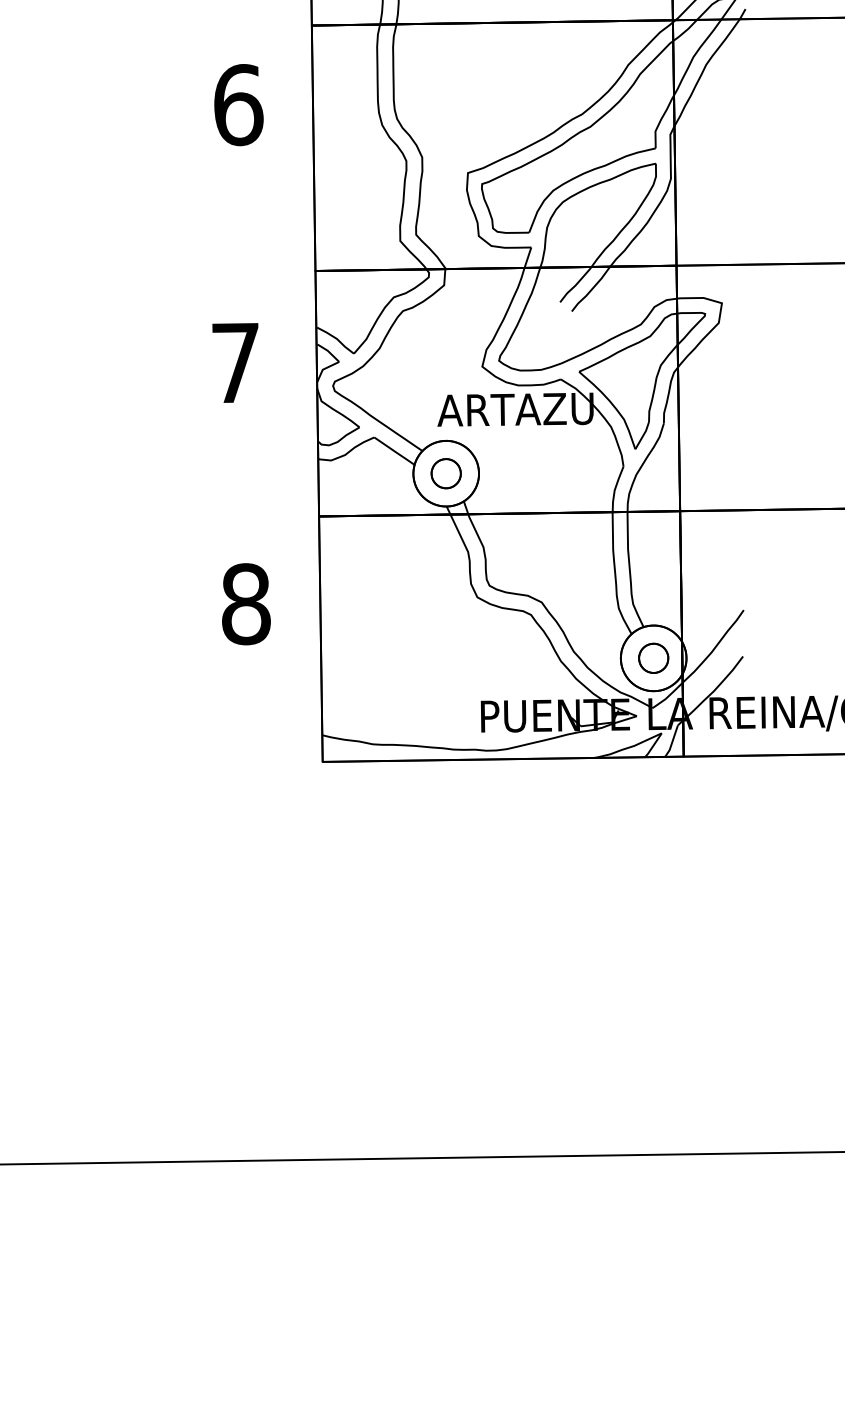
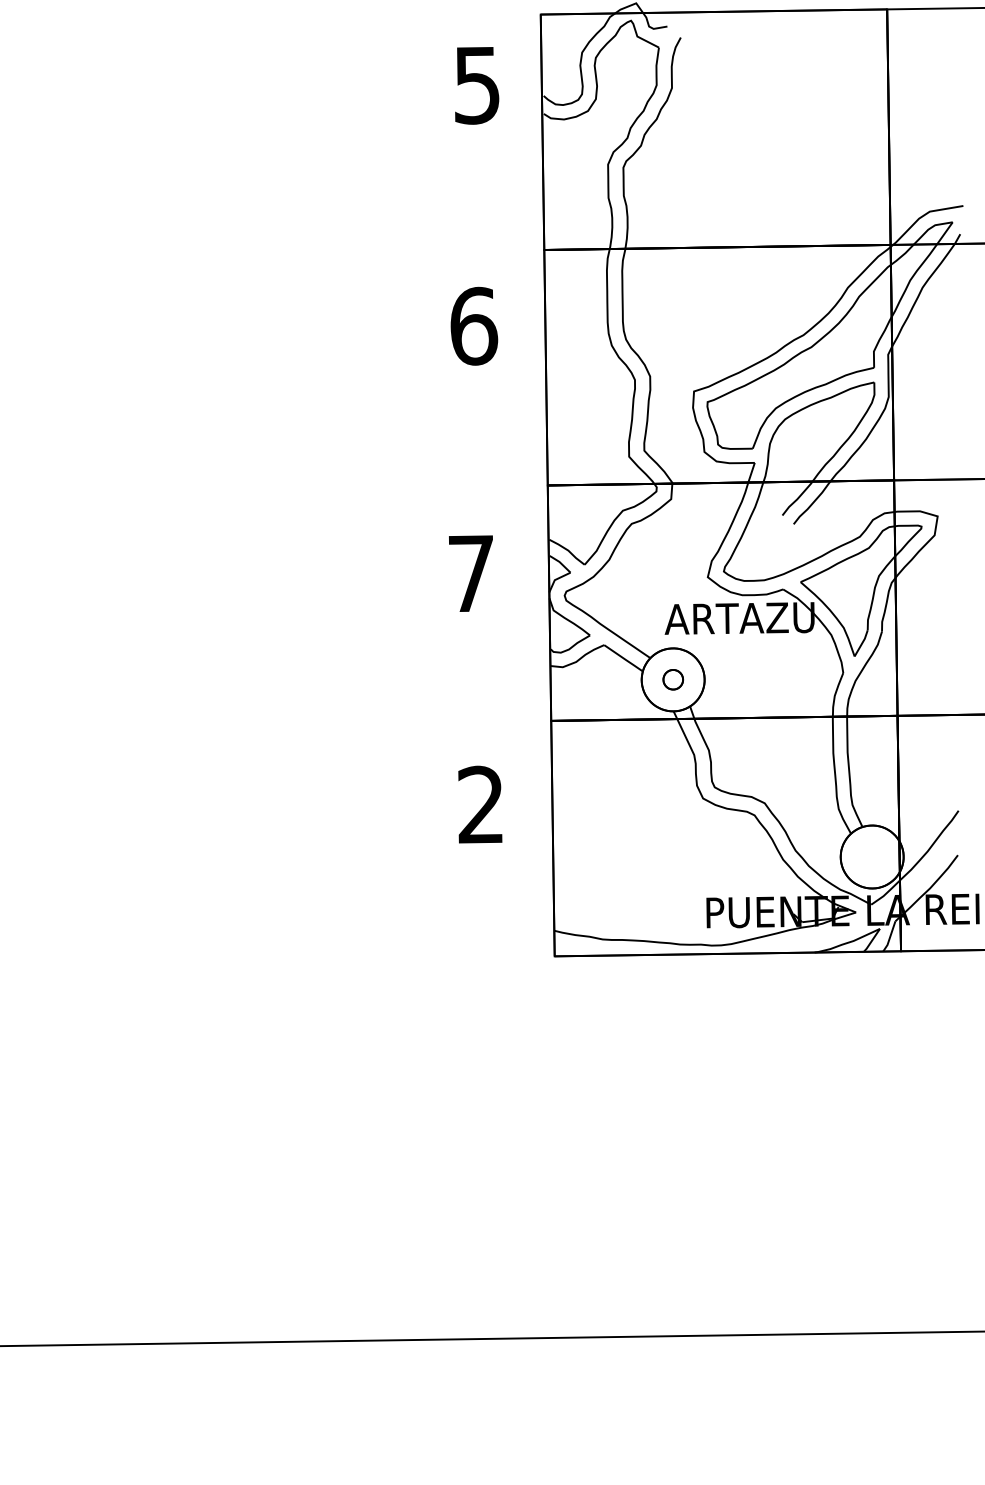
part: (446, 473) -> (673, 679), size x0.7
text: (246, 603) -> (481, 804), 8 -> 2
part: (654, 657) -> (872, 856), removed

